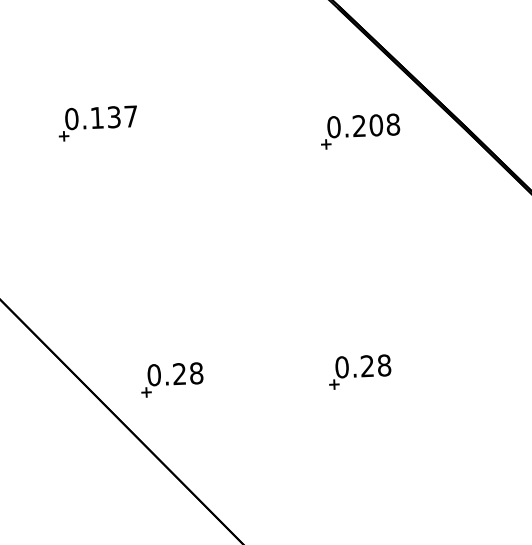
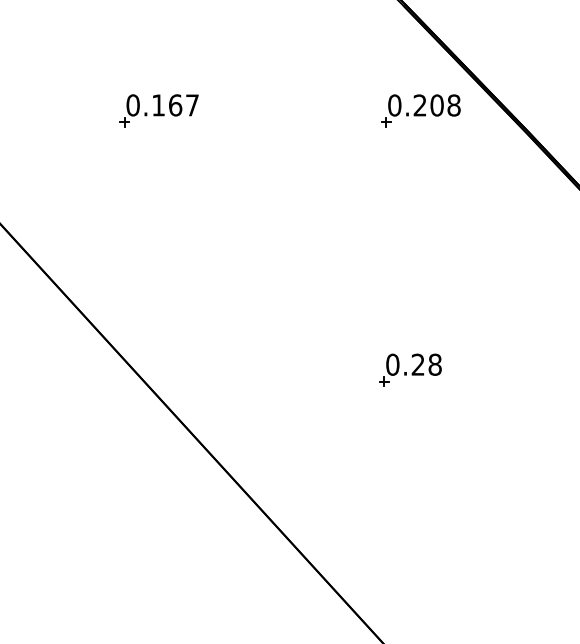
text: (114, 117) -> (175, 105), 0.137 -> 0.167
part: (359, 131) -> (420, 110), moved
part: (172, 379) -> (222, 369), removed

